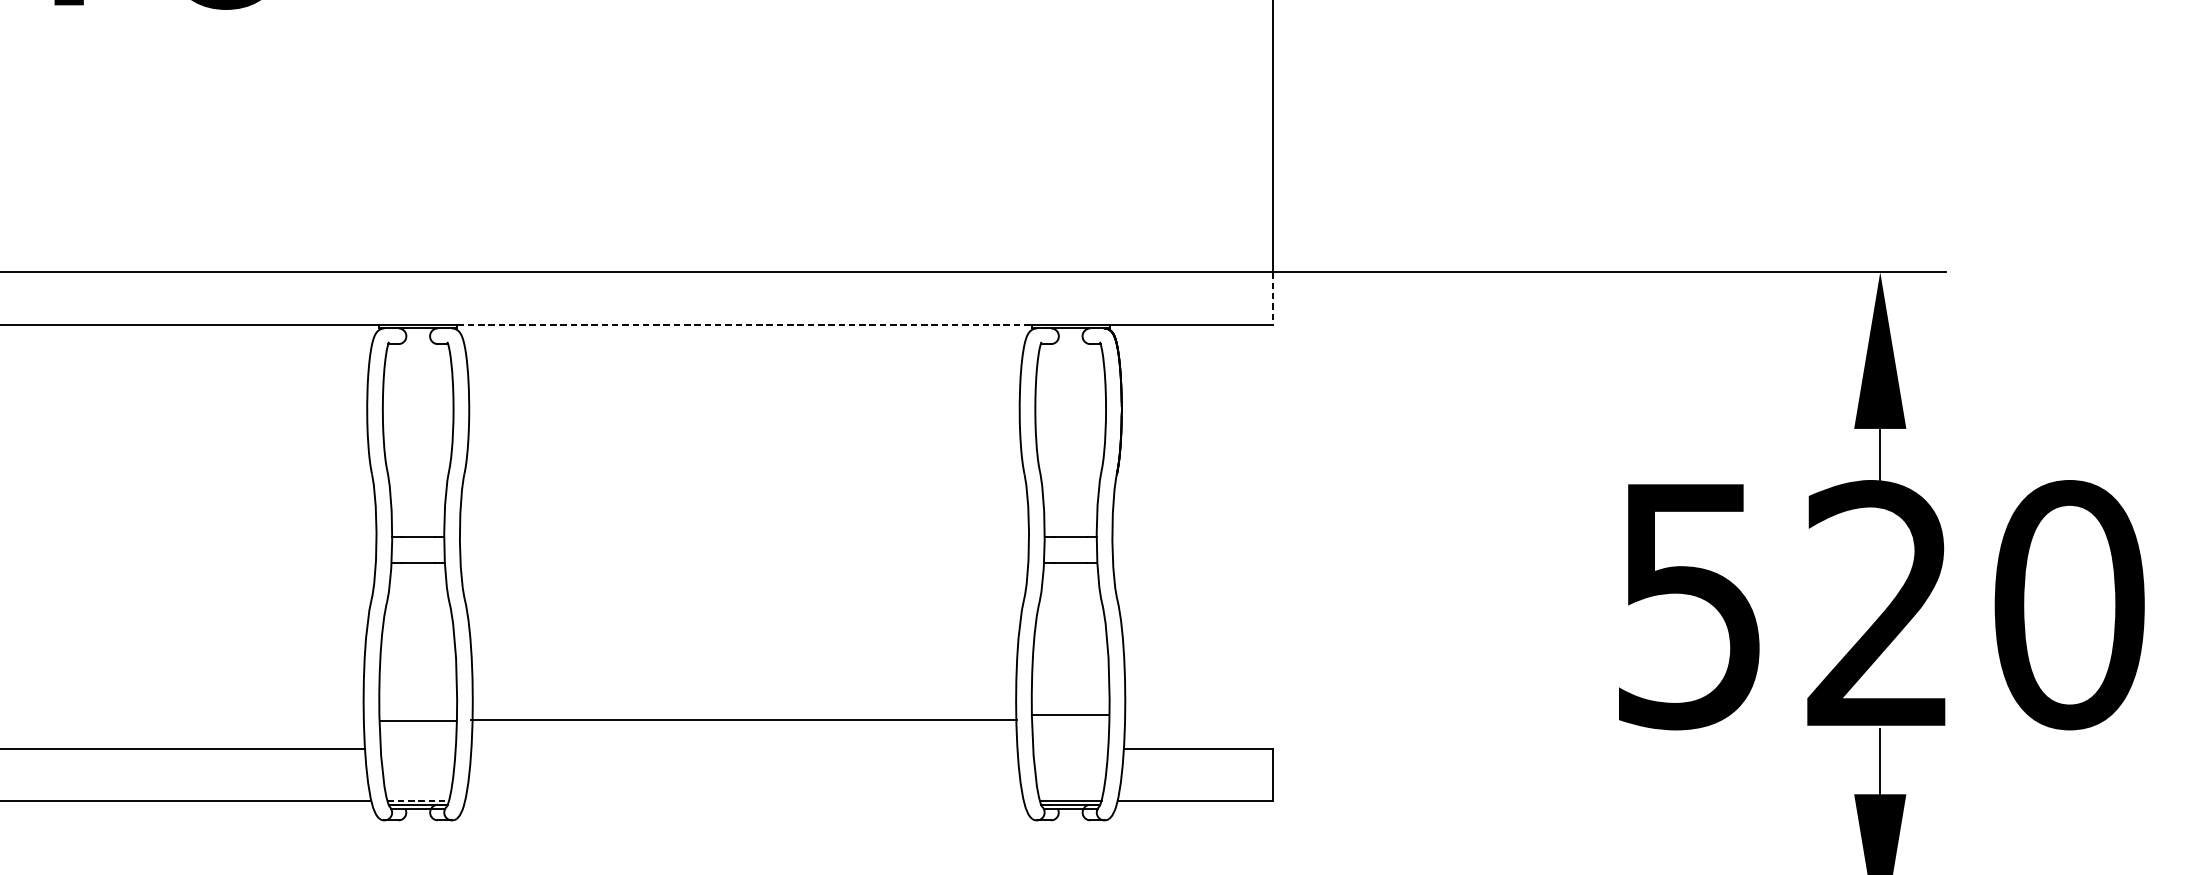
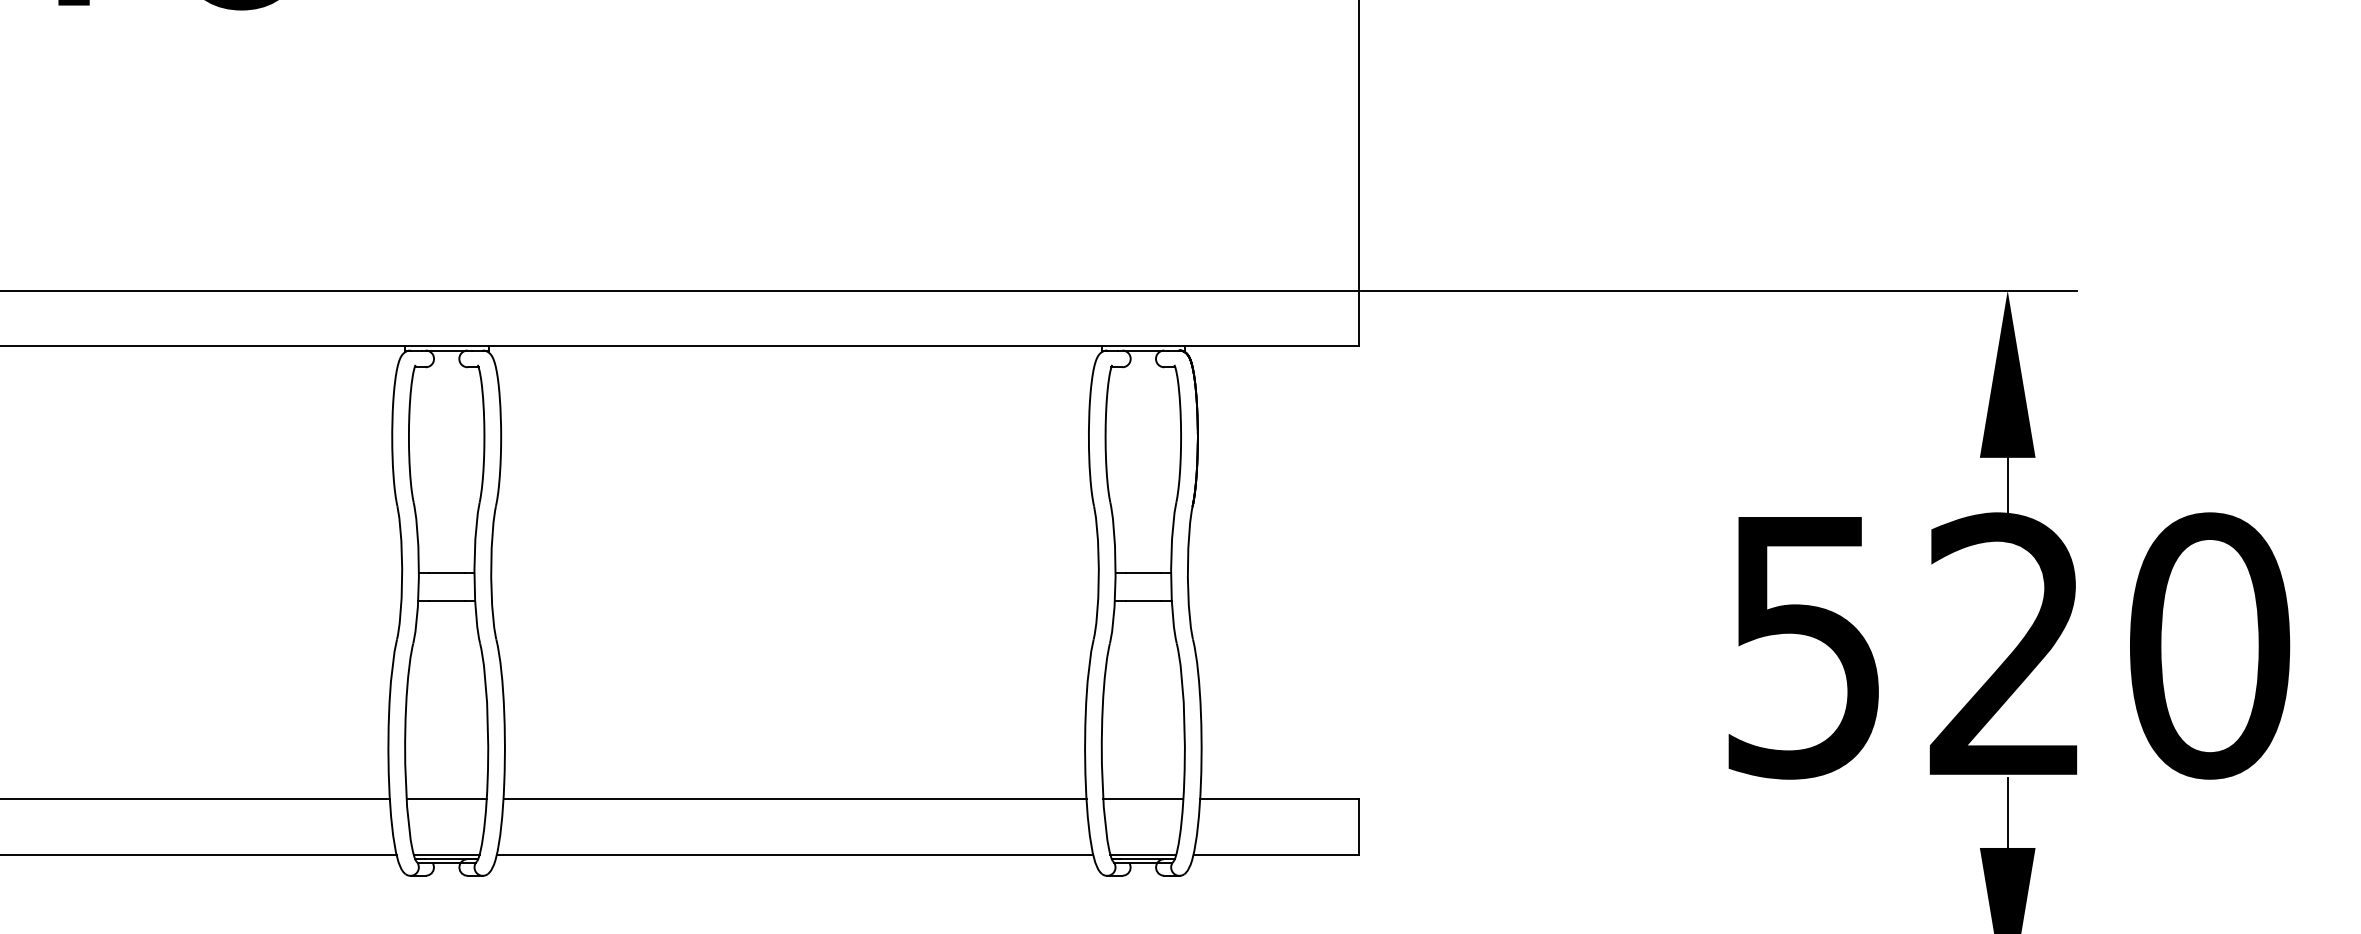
line: (1273, 298) -> (1359, 318), dashed -> solid
line: (744, 324) -> (795, 346), dashed -> solid
line: (1070, 715) -> (1143, 799), moved
line: (743, 719) -> (794, 799), moved
line: (418, 720) -> (446, 799), moved
line: (418, 800) -> (446, 854), dashed -> solid
line: (743, 800) -> (794, 854), added

